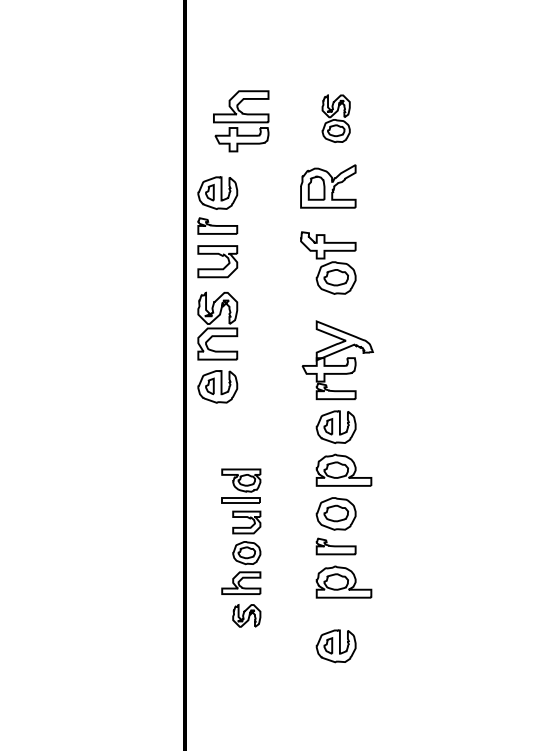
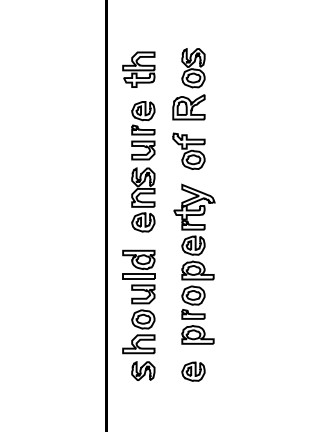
part: (336, 119) -> (193, 68), size x1.43
part: (218, 289) -> (143, 166), moved
part: (240, 546) -> (138, 314), size x1.43

